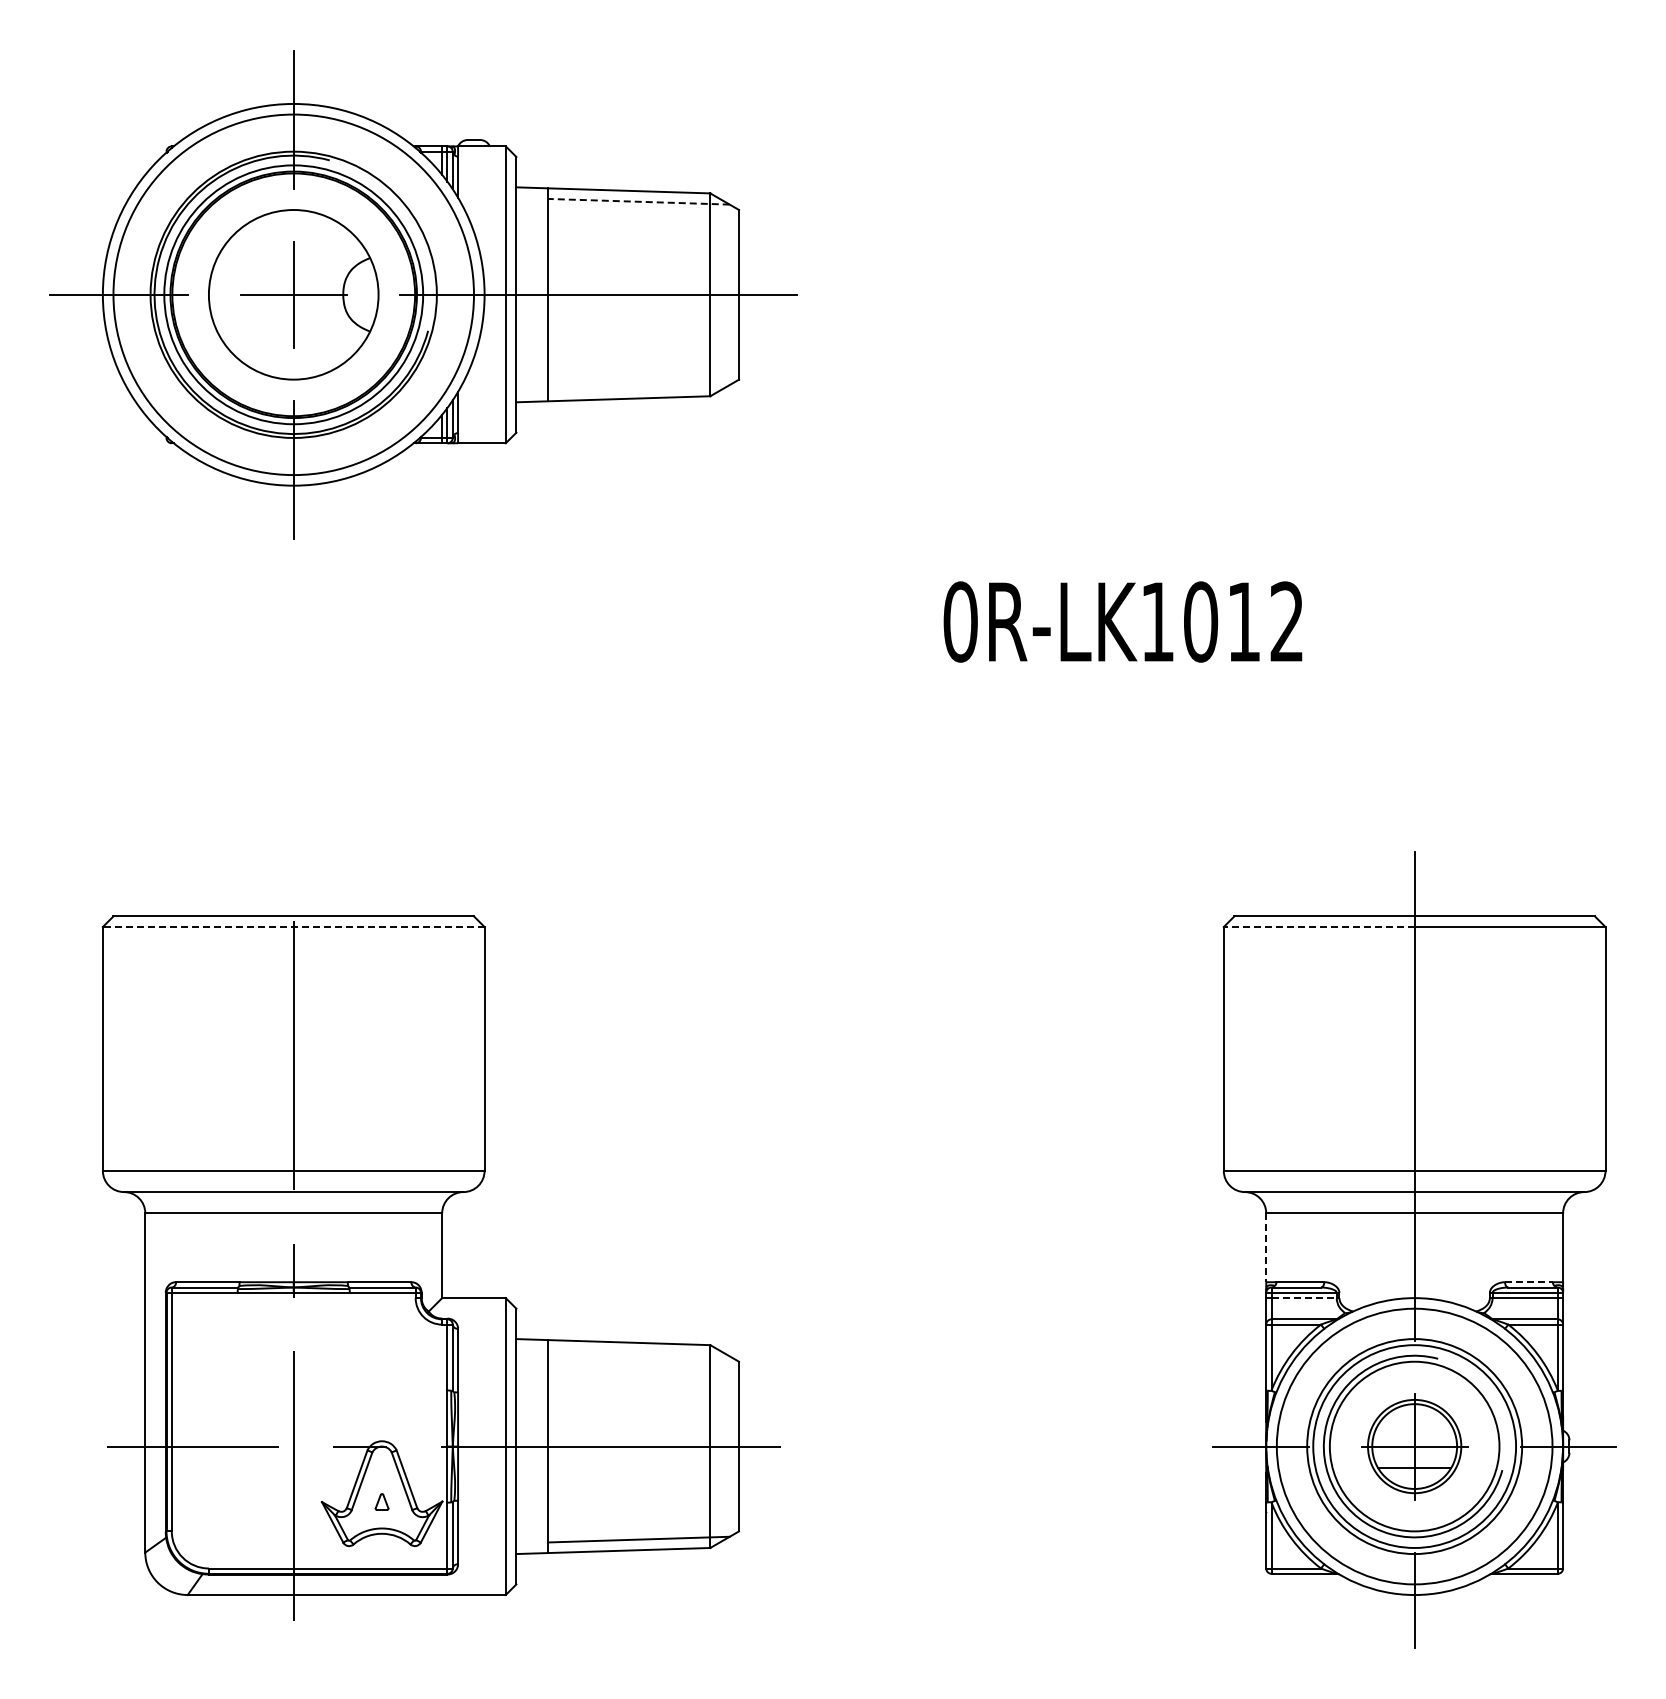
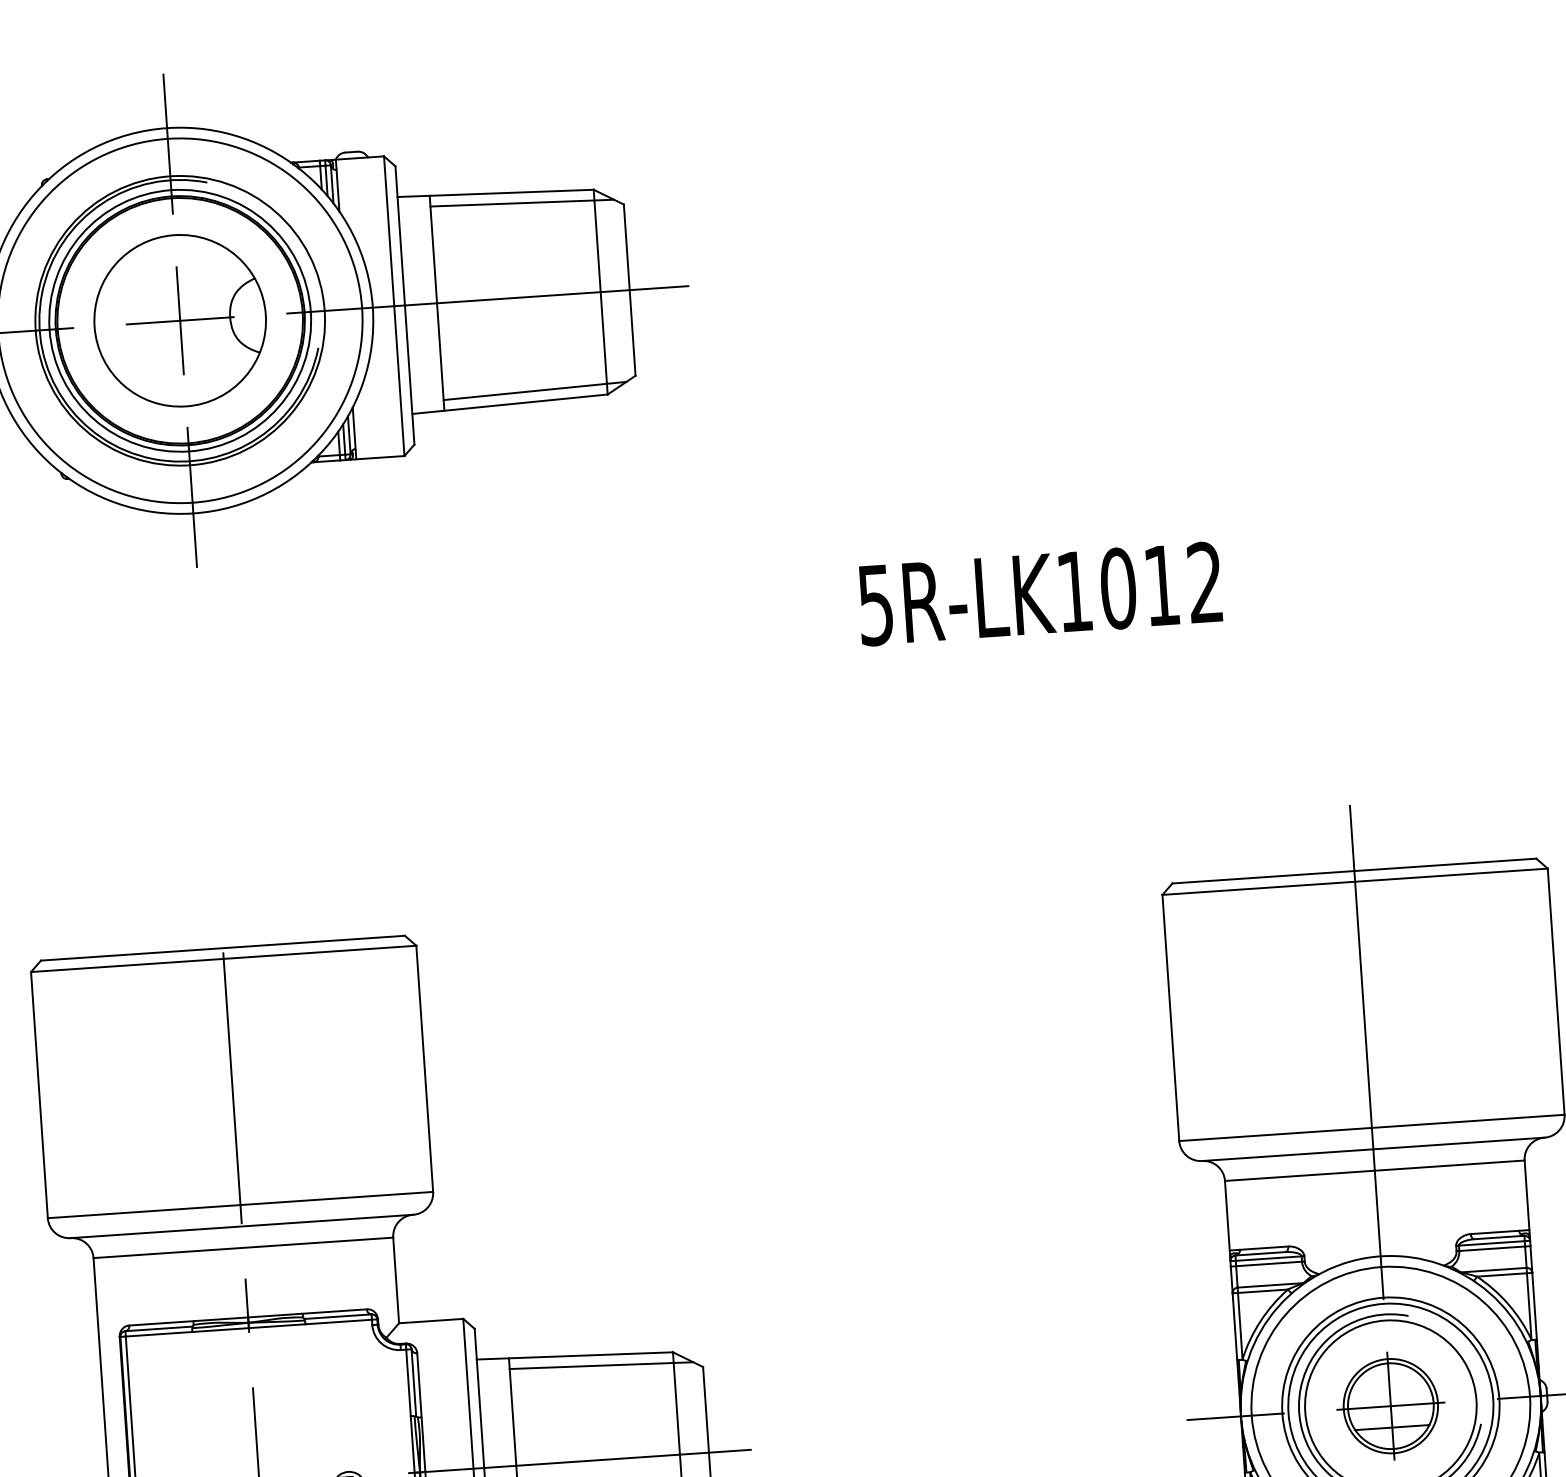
line: (638, 201) -> (521, 202), dashed -> solid
line: (638, 387) -> (534, 390), added
text: (960, 621) -> (875, 604), 0R-LK1012 -> 5R-LK1012
line: (293, 927) -> (223, 959), dashed -> solid
line: (1318, 927) -> (1258, 888), dashed -> solid
line: (1266, 1248) -> (1227, 1216), dashed -> solid
line: (1528, 1282) -> (1494, 1232), dashed -> solid
line: (1304, 1298) -> (1269, 1264), dashed -> solid
line: (638, 1353) -> (601, 1365), added

